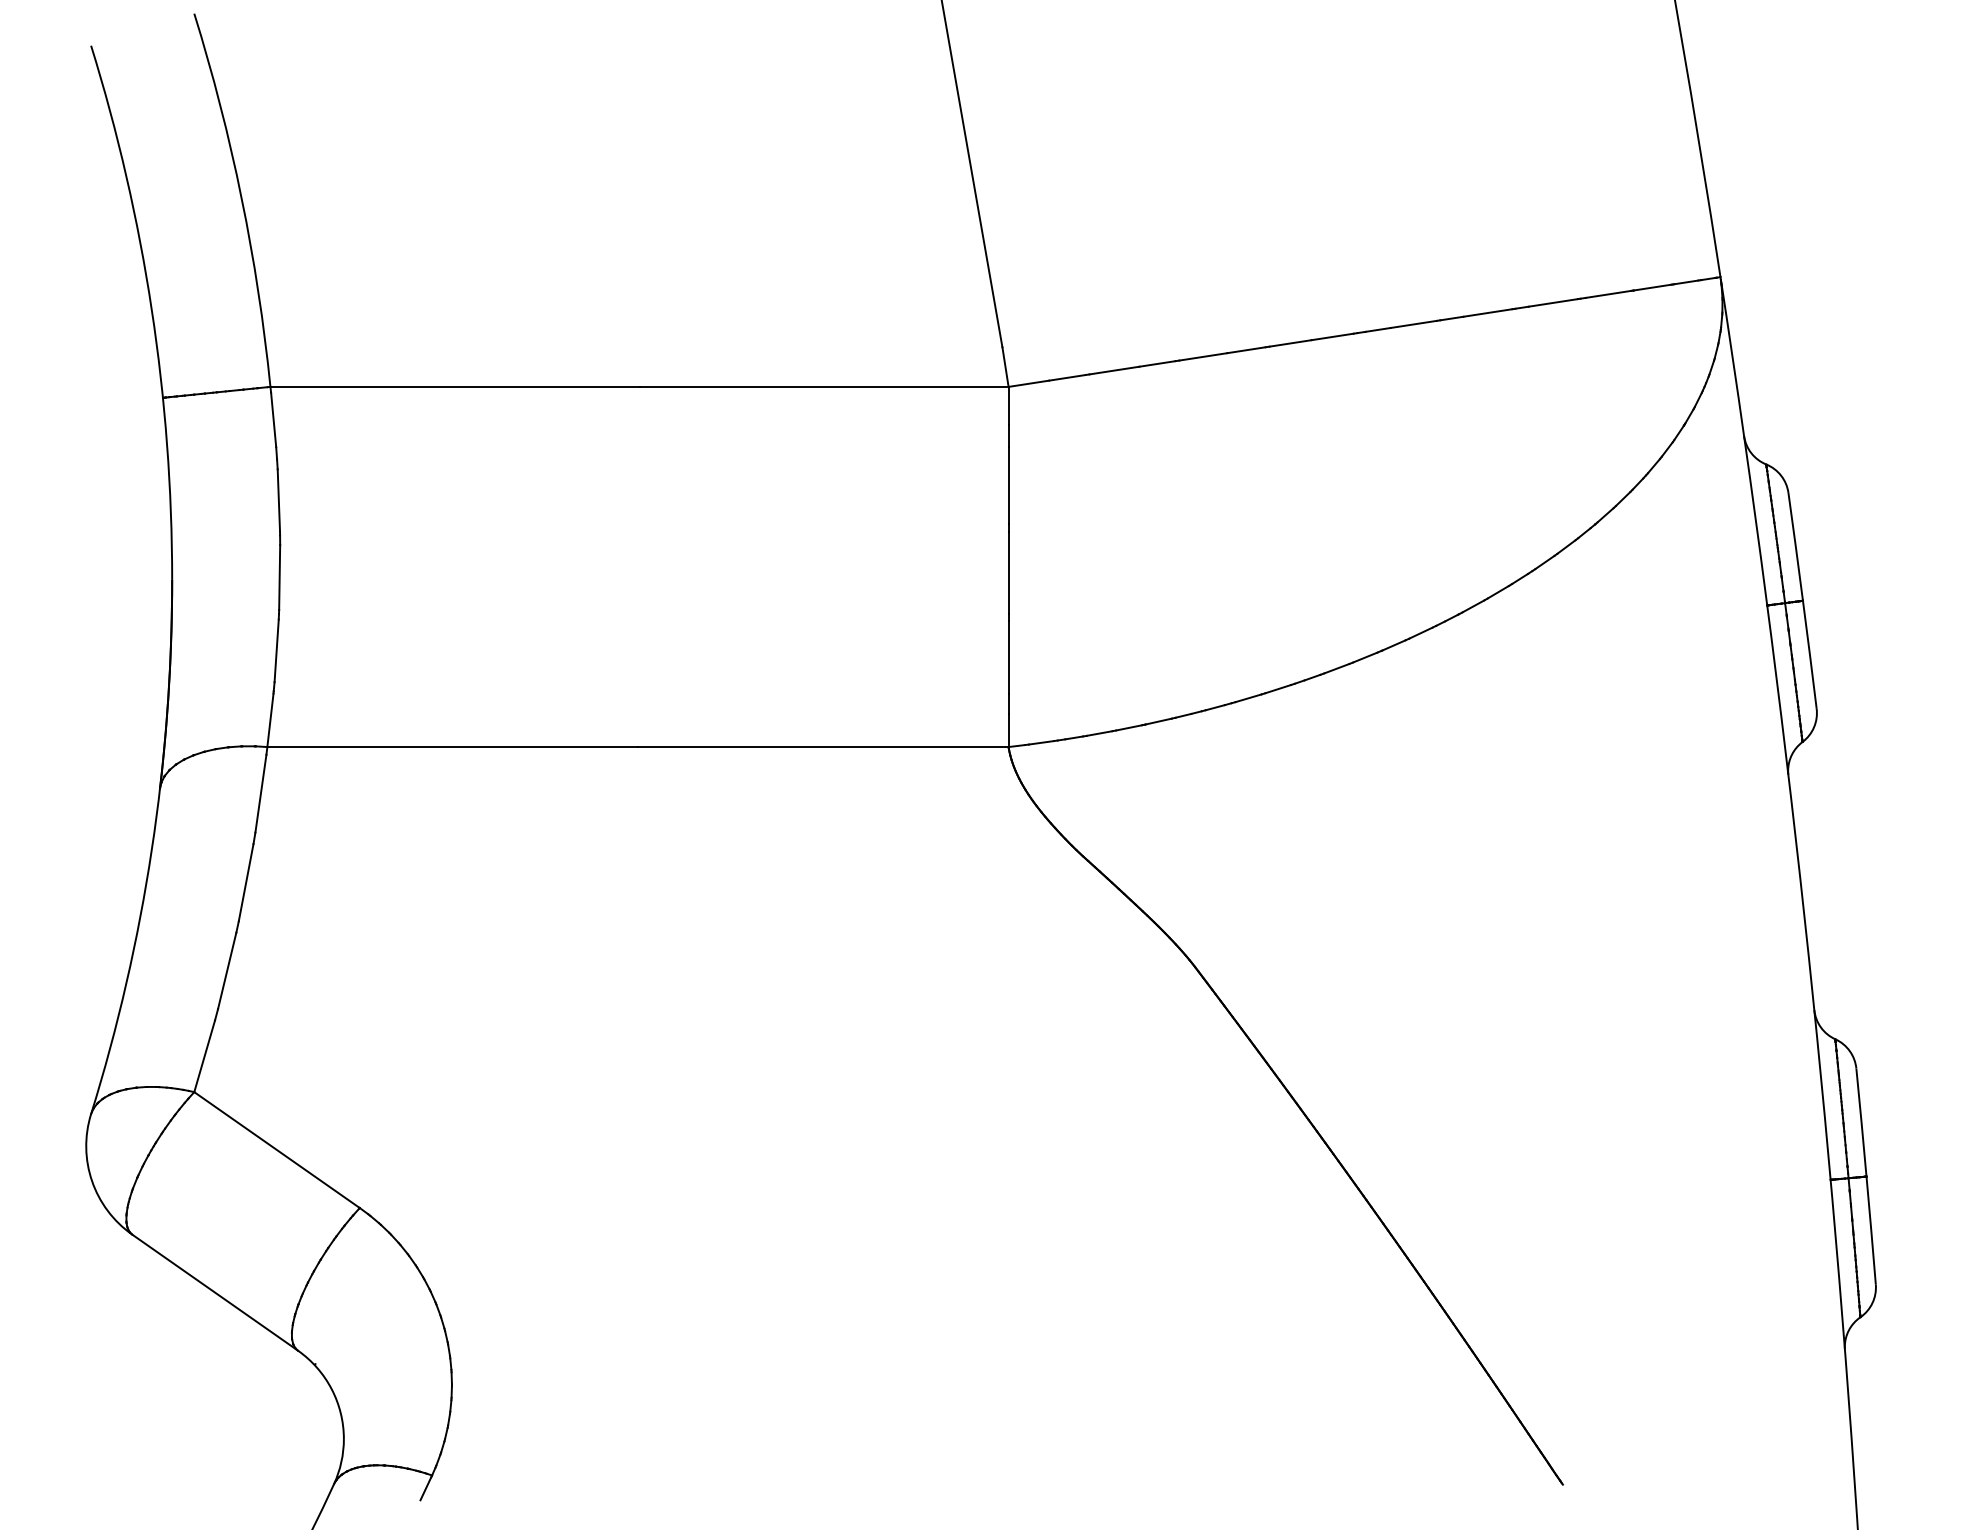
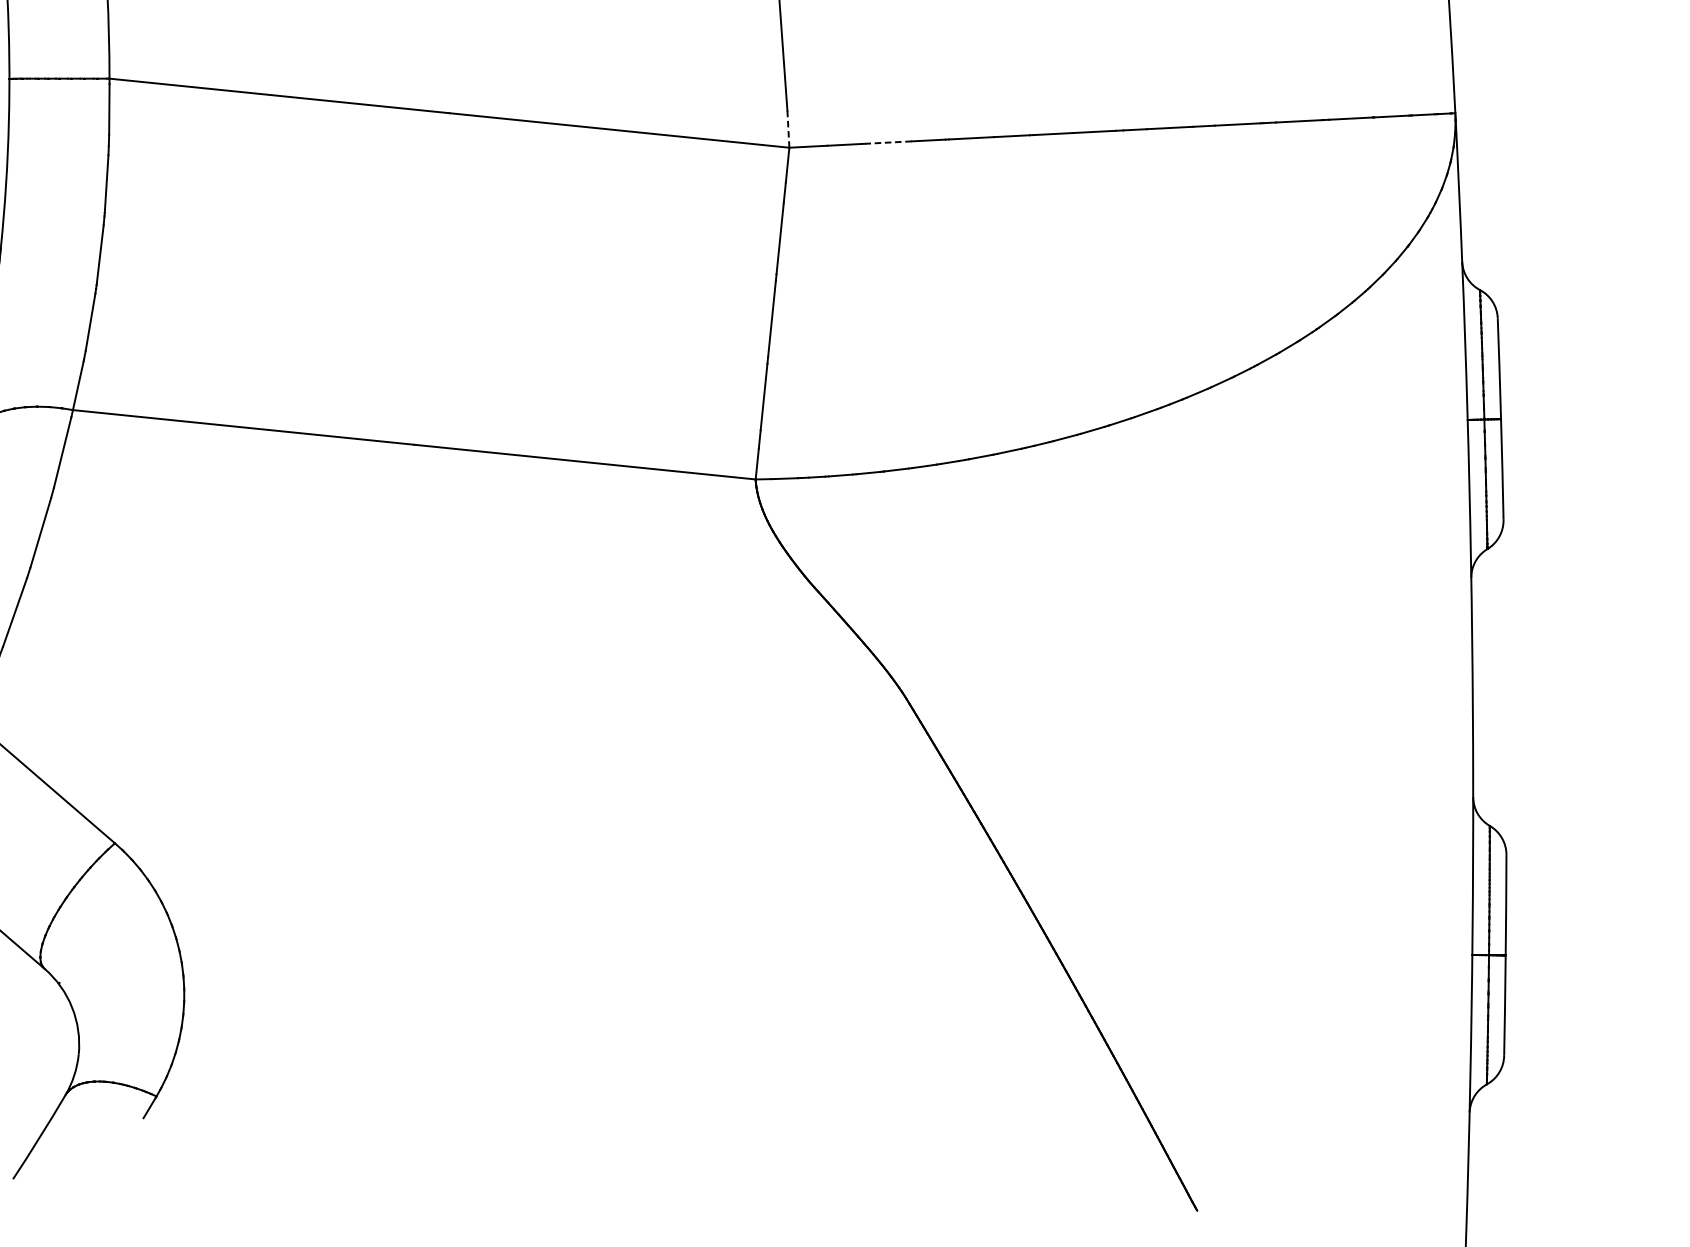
line: (1005, 366) -> (788, 128), solid -> dashed
line: (1113, 370) -> (887, 142), solid -> dashed

